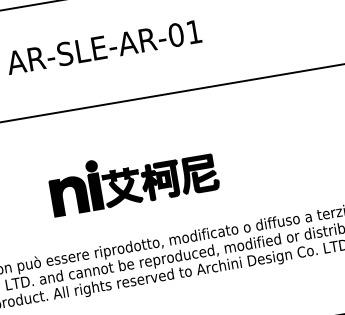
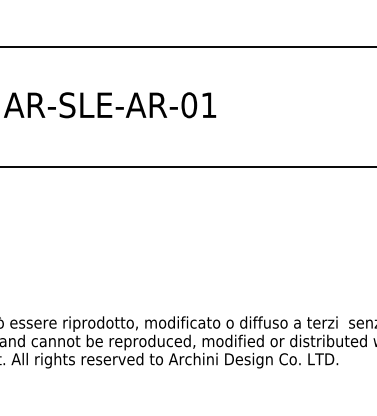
part: (133, 178) -> (117, 250), removed

